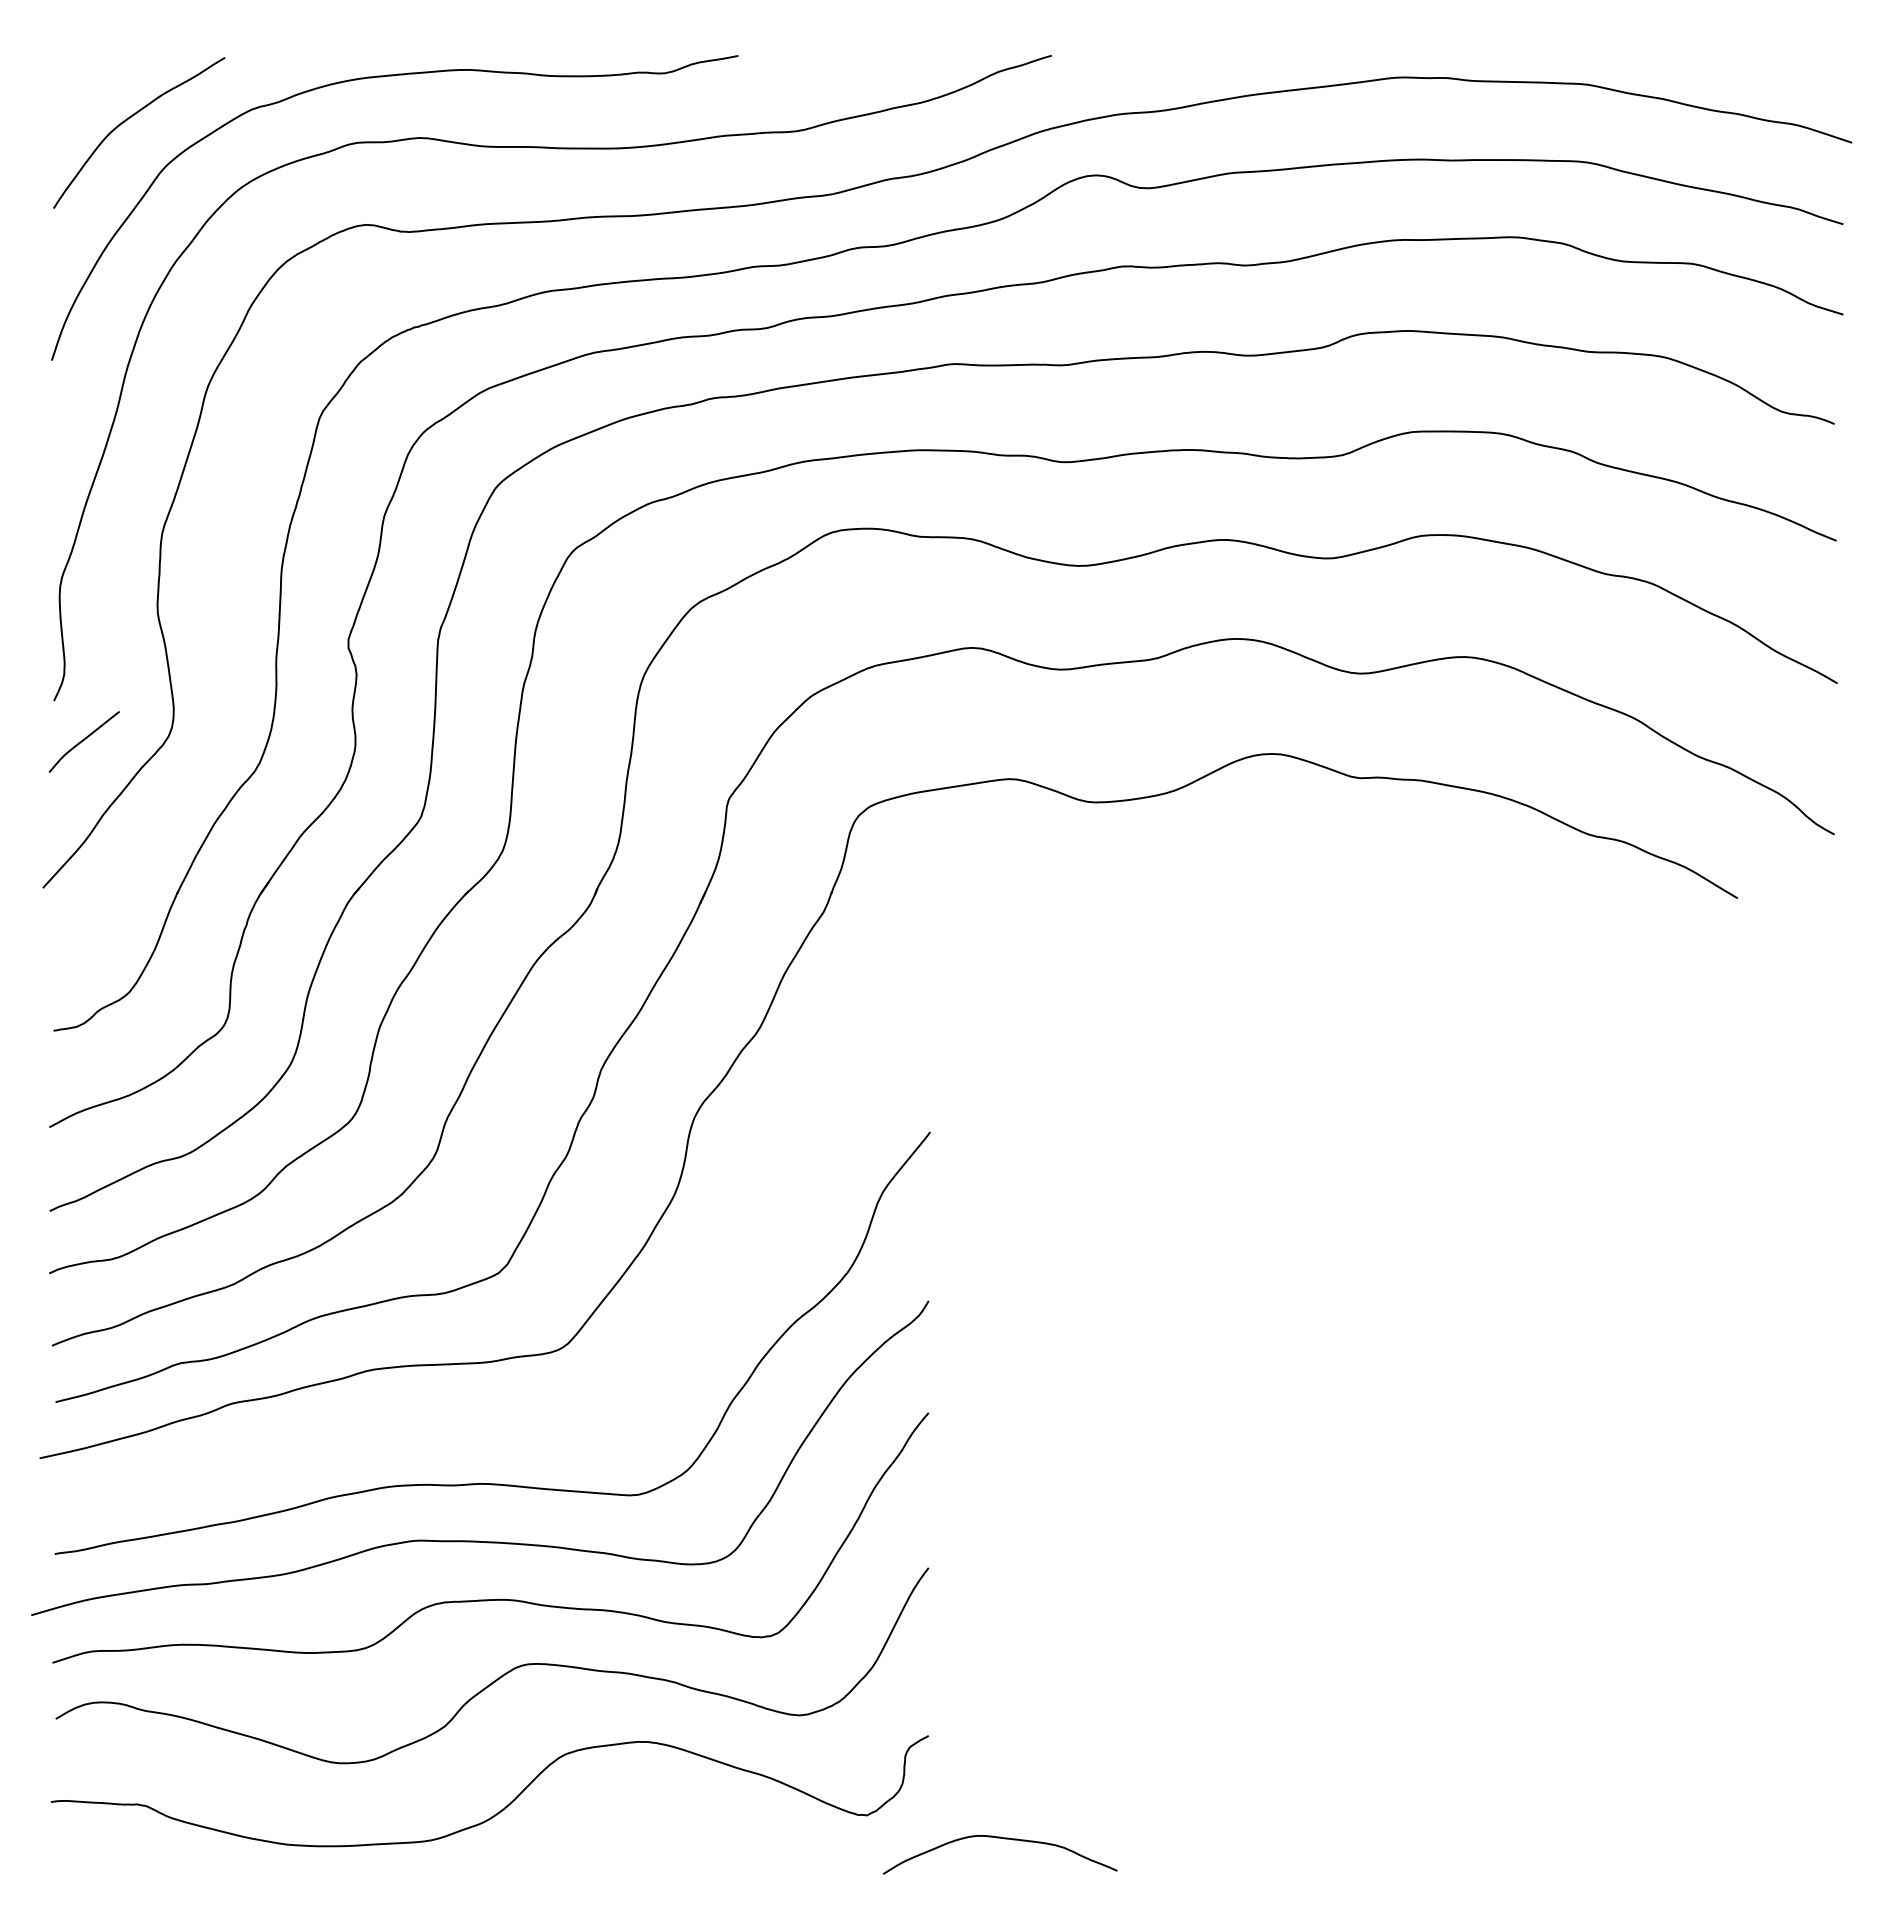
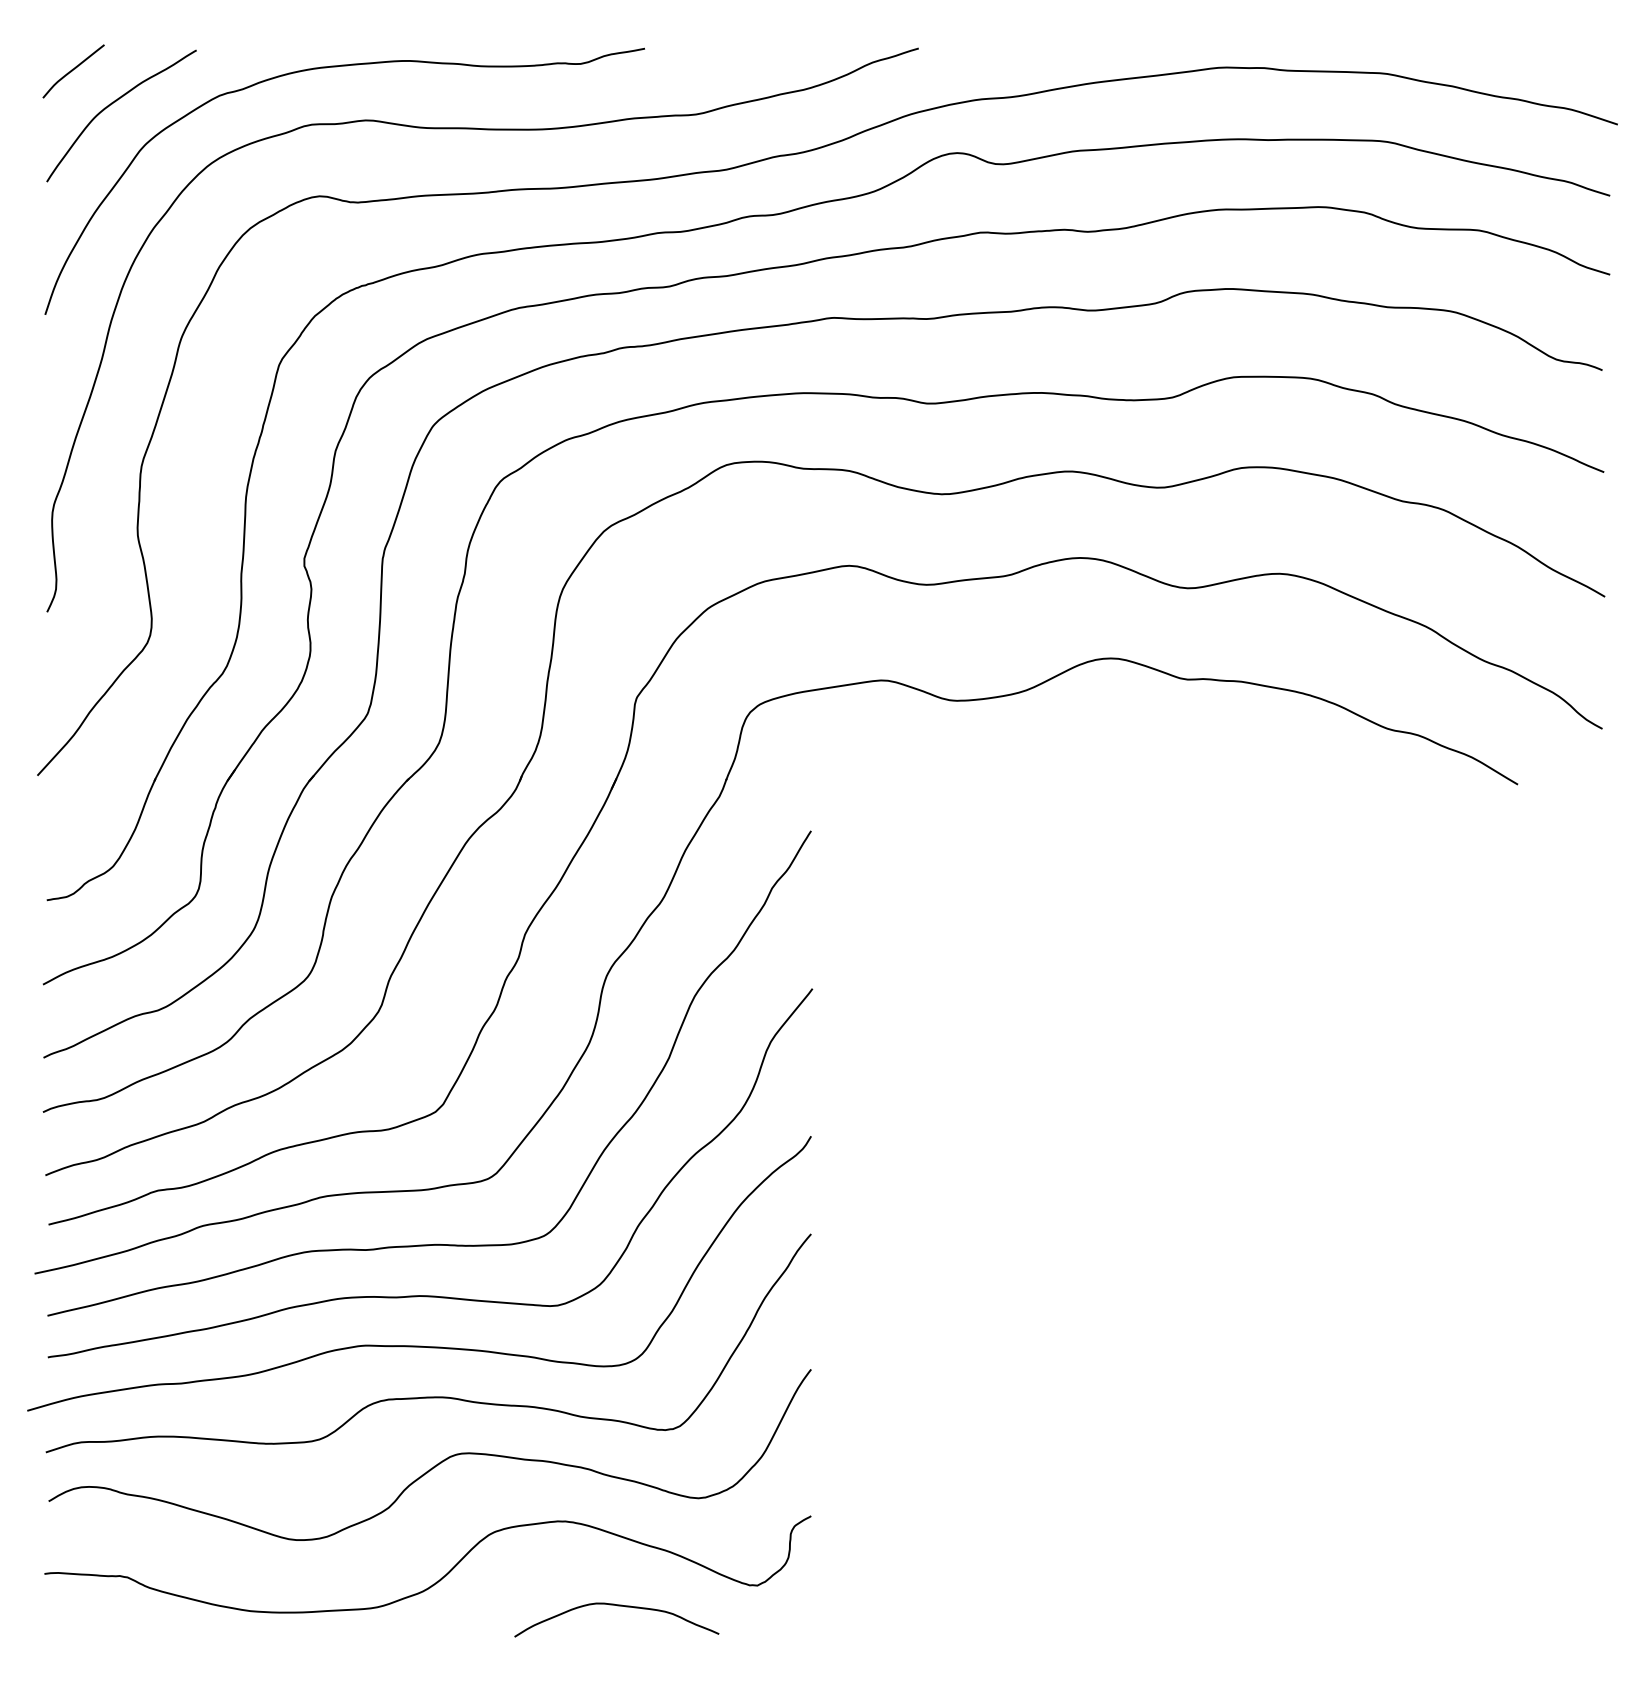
curve: (83, 741) -> (72, 71), moved
curve: (491, 1424) -> (429, 1244), added
curve: (1004, 1839) -> (620, 1606), moved

